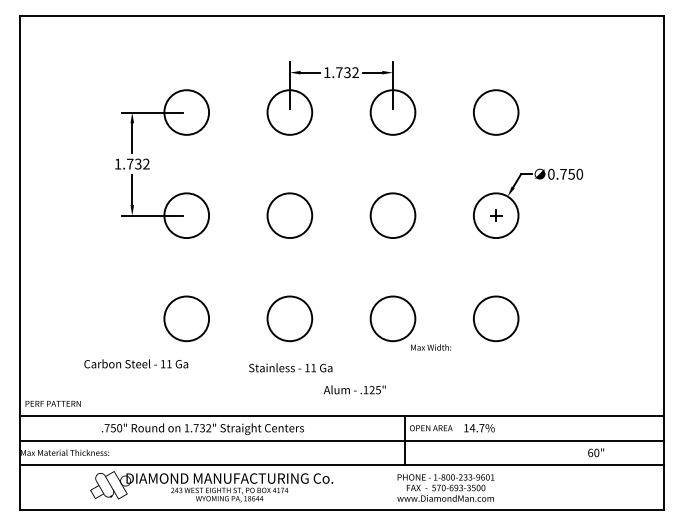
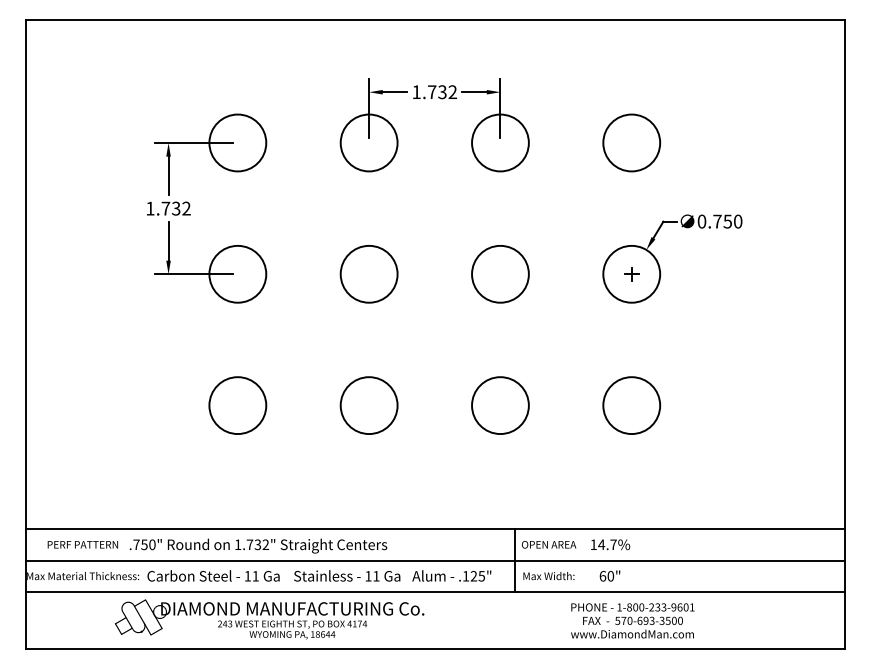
text: (430, 347) -> (548, 576), moved
text: (136, 363) -> (213, 575), moved
text: (290, 367) -> (347, 575), moved
text: (354, 389) -> (451, 575), moved
text: (52, 403) -> (82, 544), moved
text: (595, 452) -> (609, 575), moved
text: (445, 487) -> (632, 620), moved

